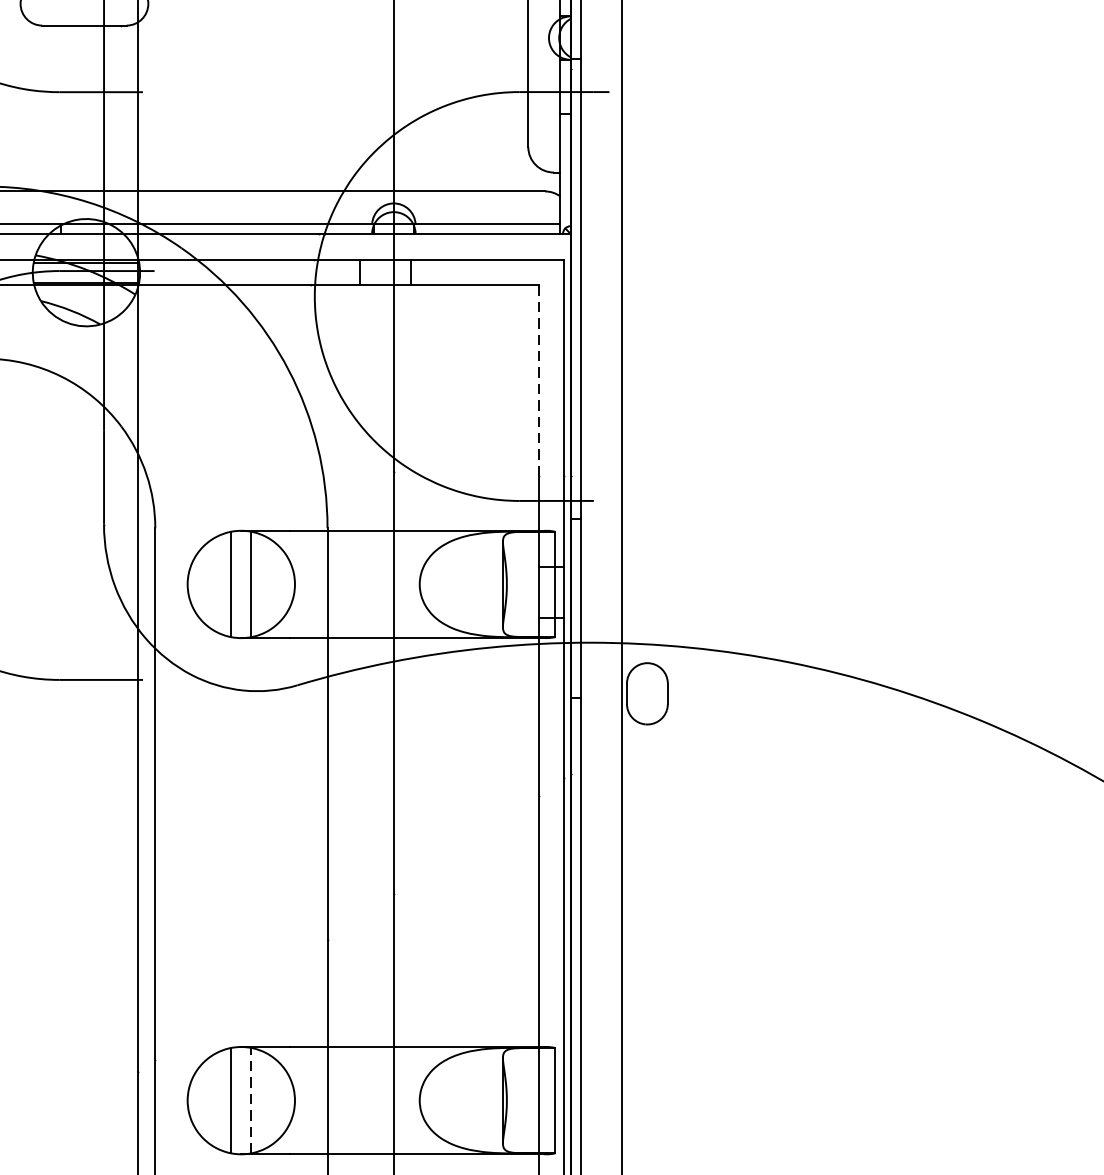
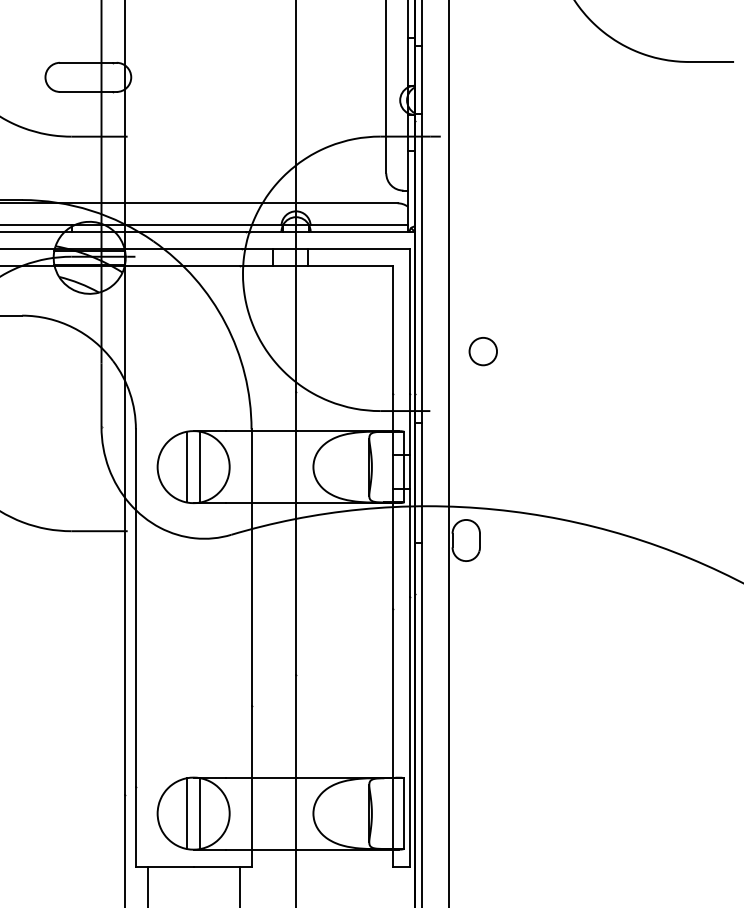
line: (539, 380) -> (393, 330), dashed -> solid
circle: (671, 412) -> (482, 351), added
line: (251, 1100) -> (200, 813), dashed -> solid

